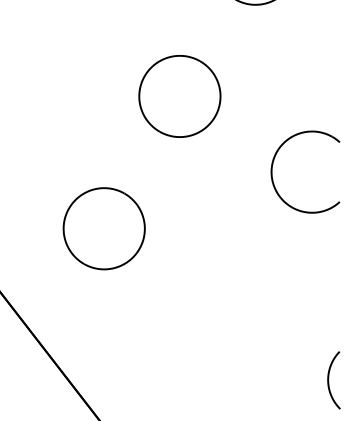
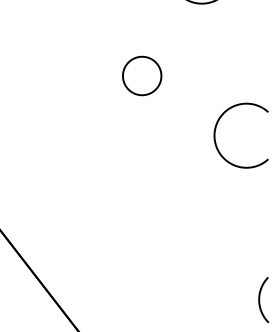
part: (179, 96) -> (141, 76), size x0.6
part: (103, 228) -> (81, 180), removed

